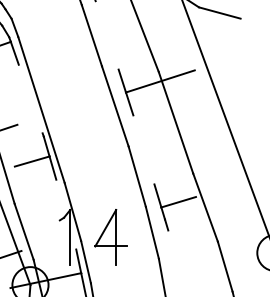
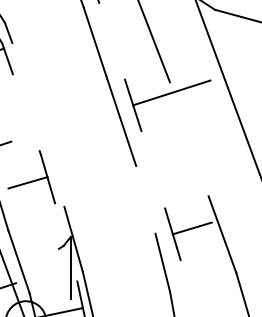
line: (41, 109) -> (38, 124), removed
line: (175, 122) -> (188, 139), removed
line: (136, 176) -> (144, 199), removed
part: (110, 237) -> (115, 268), removed

